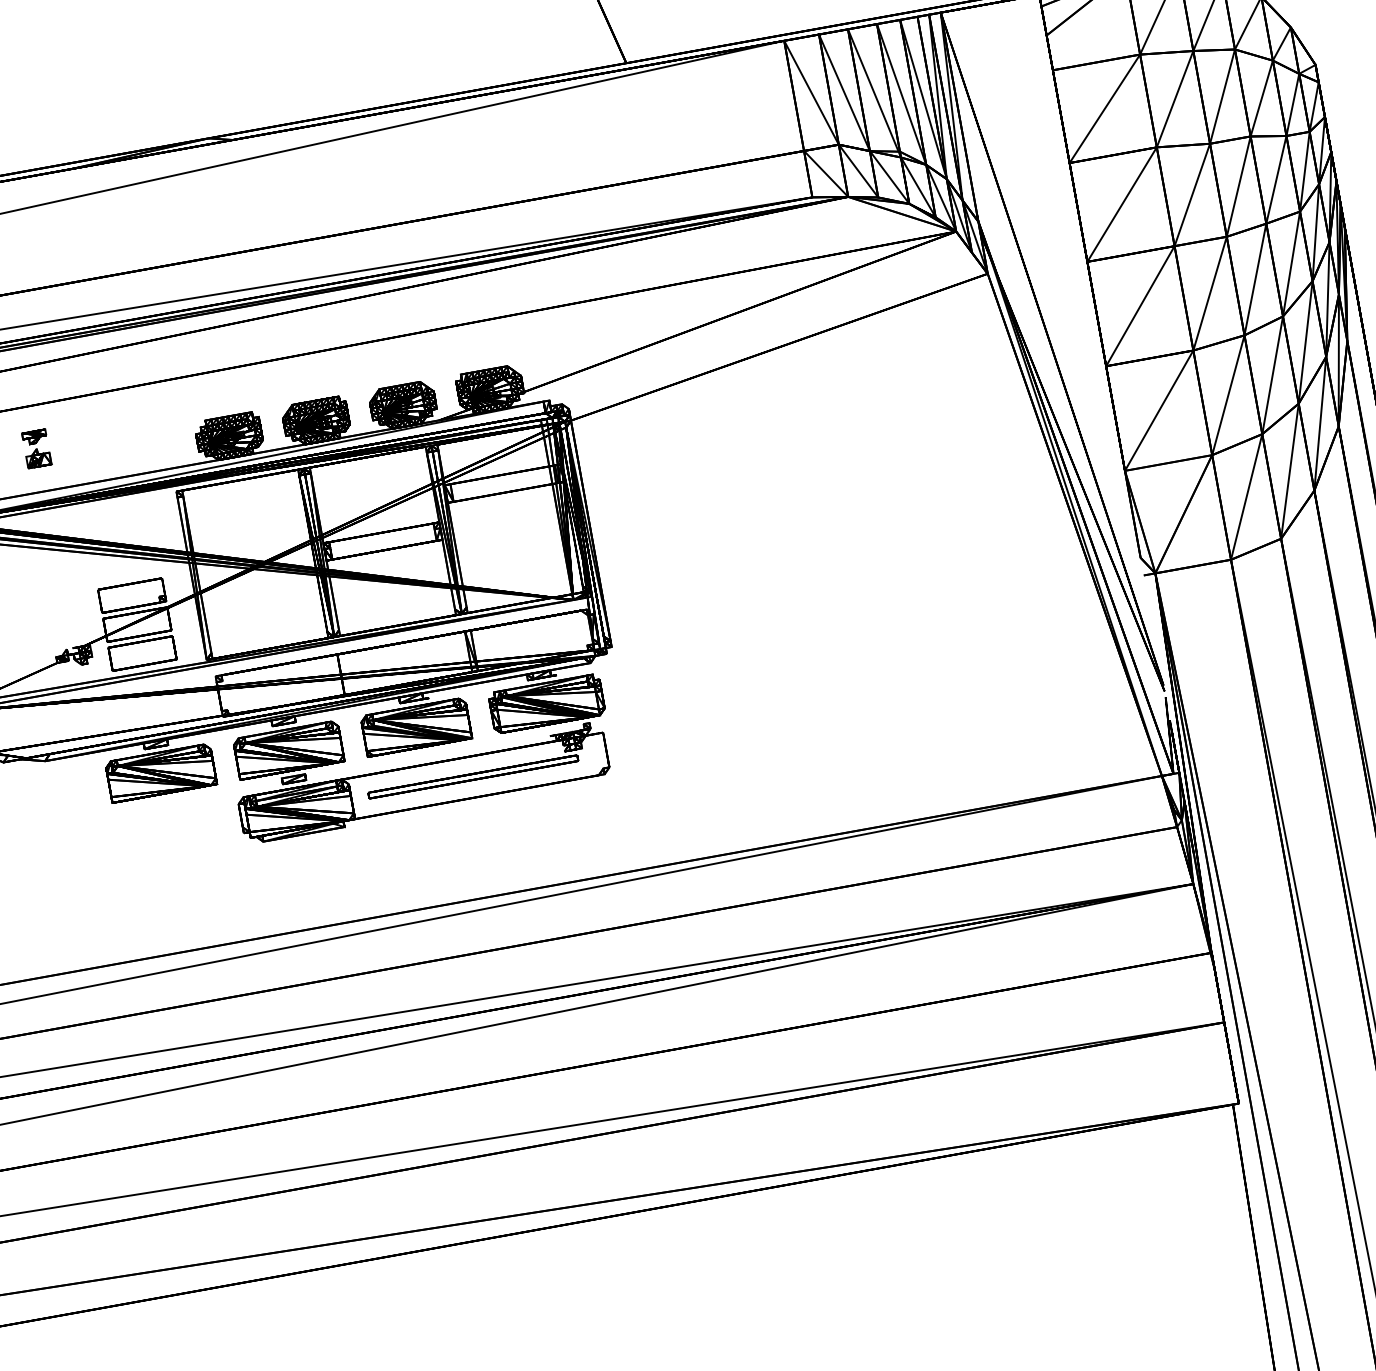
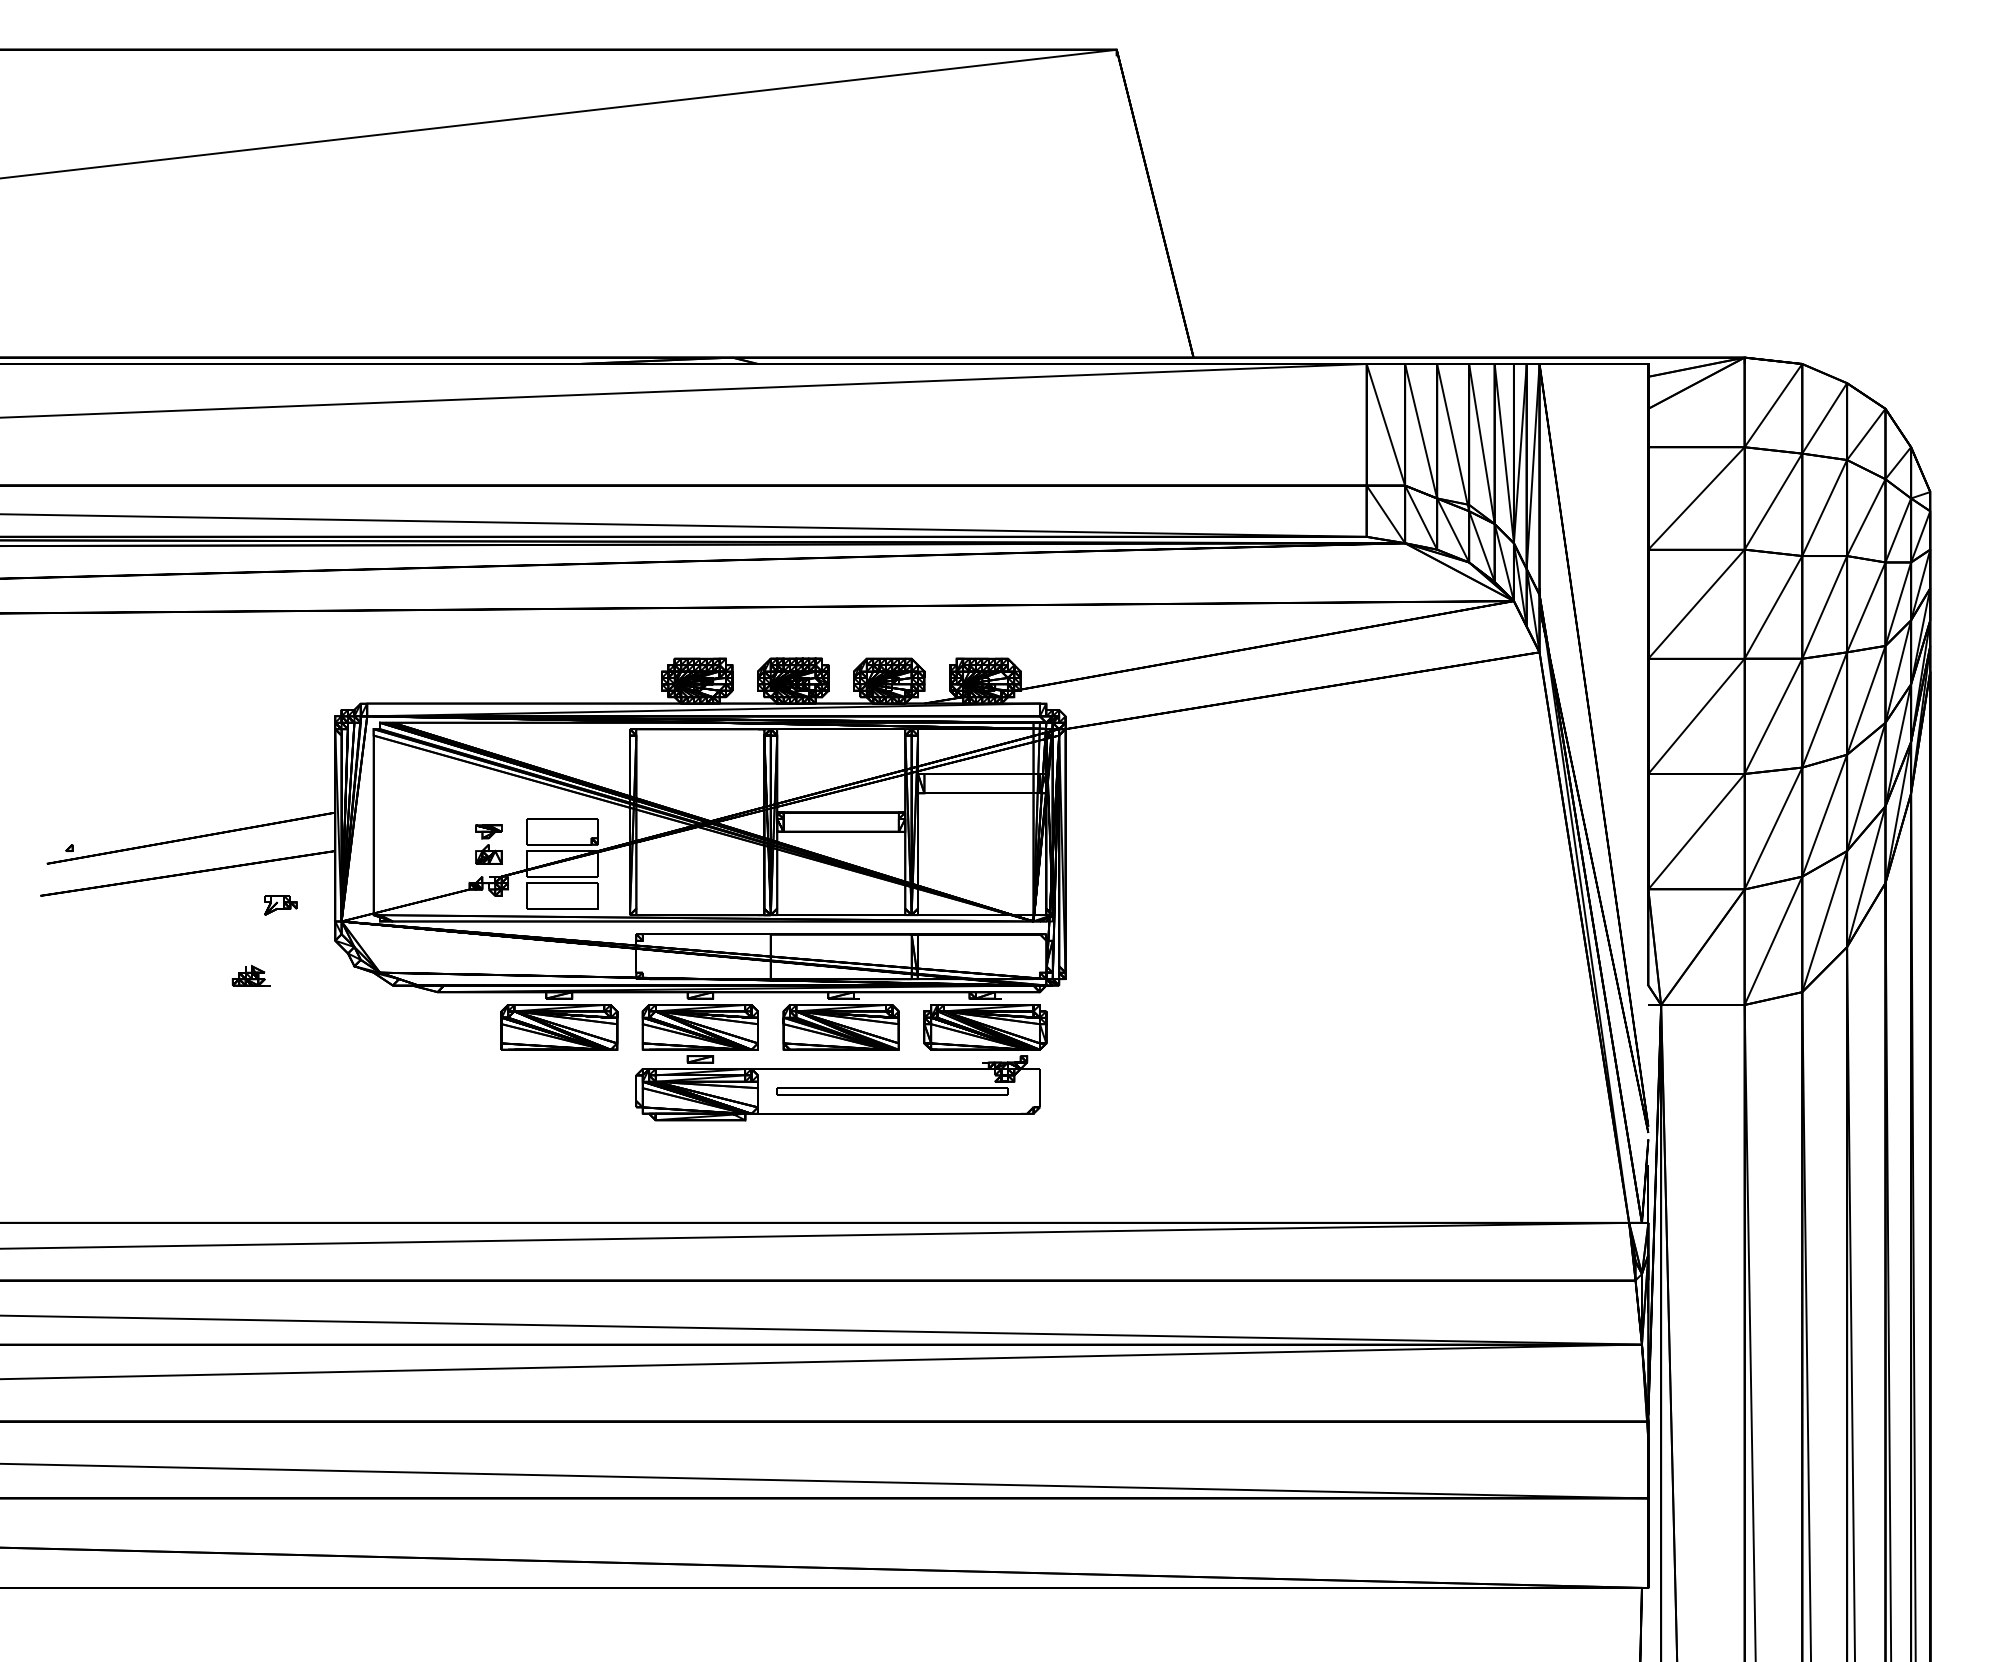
part: (36, 448) -> (488, 844), moved

